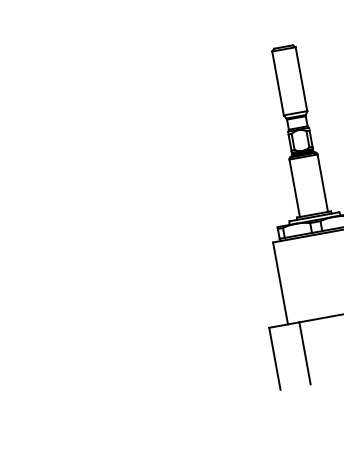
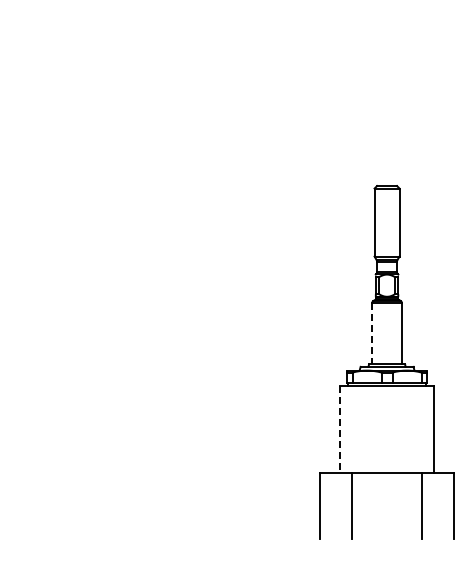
line: (295, 187) -> (372, 333), solid -> dashed
line: (280, 283) -> (339, 429), solid -> dashed

